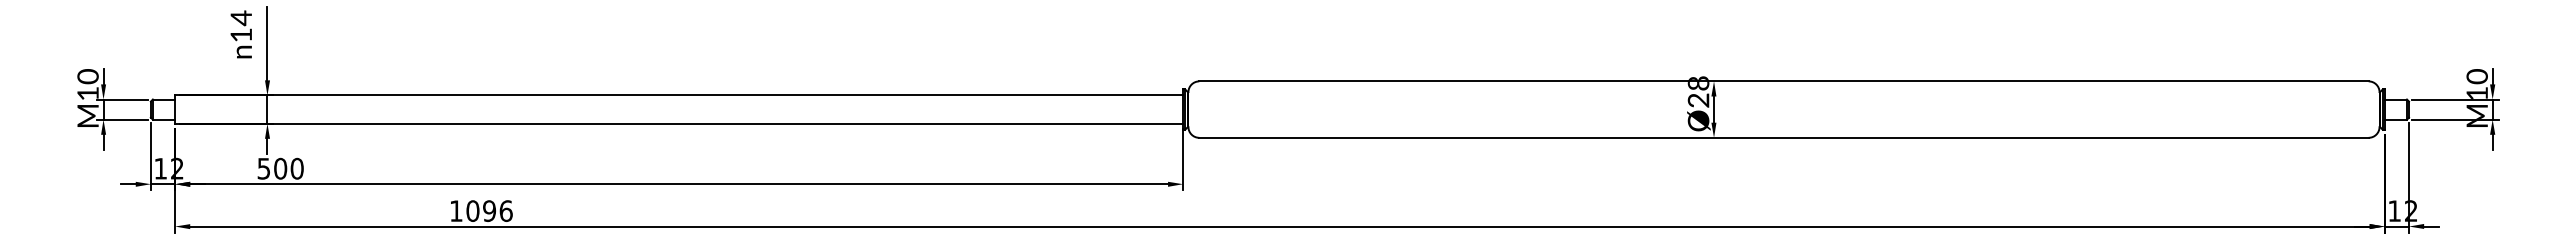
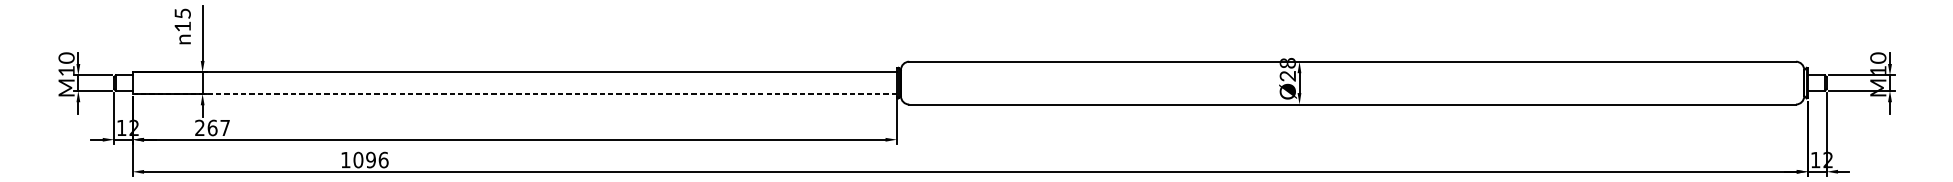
text: (241, 18) -> (182, 14), 14 -> 15
line: (679, 123) -> (515, 93), solid -> dashed
text: (280, 168) -> (212, 127), 500 -> 267

